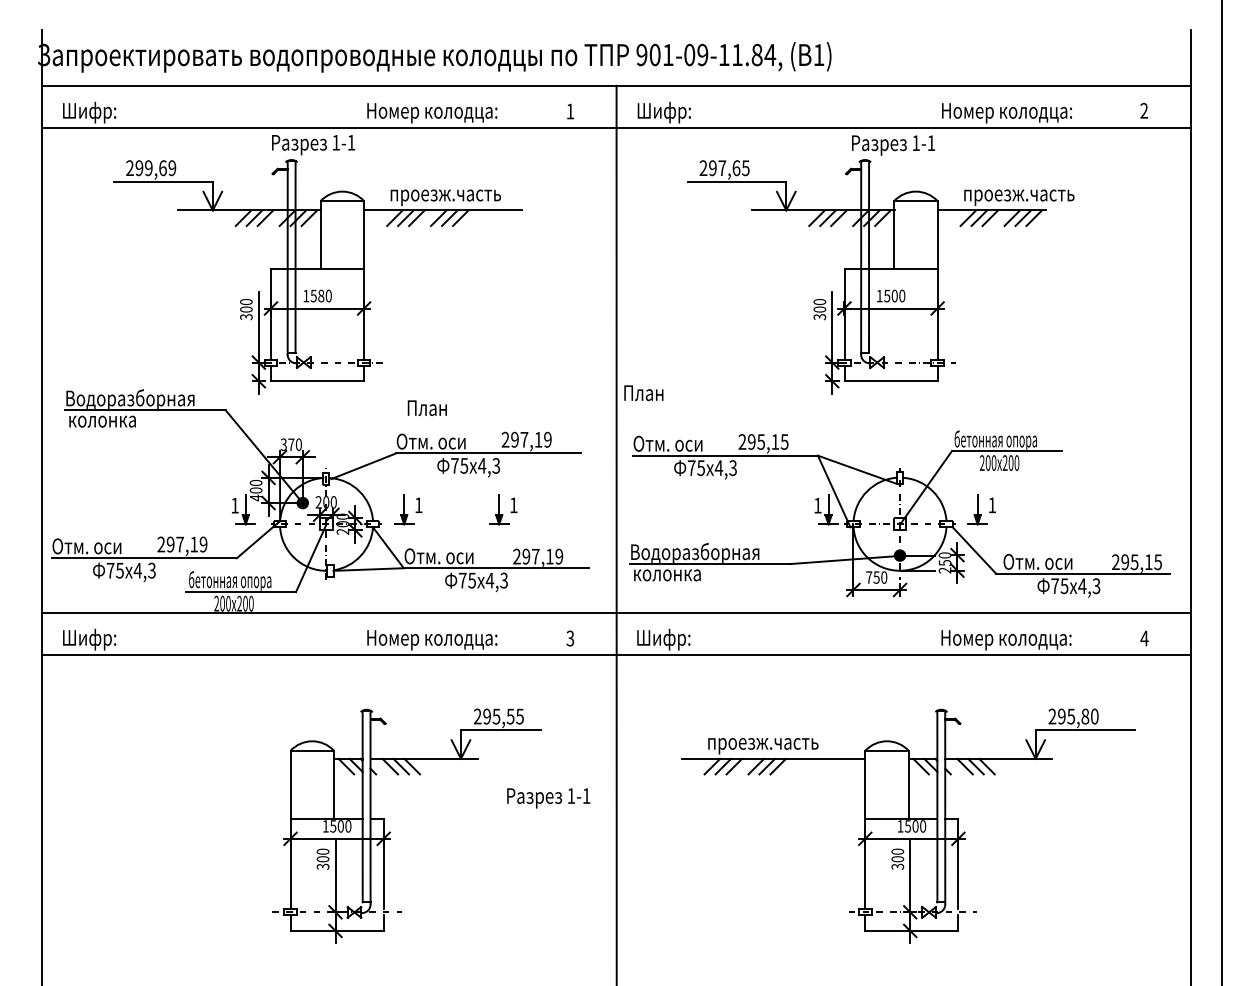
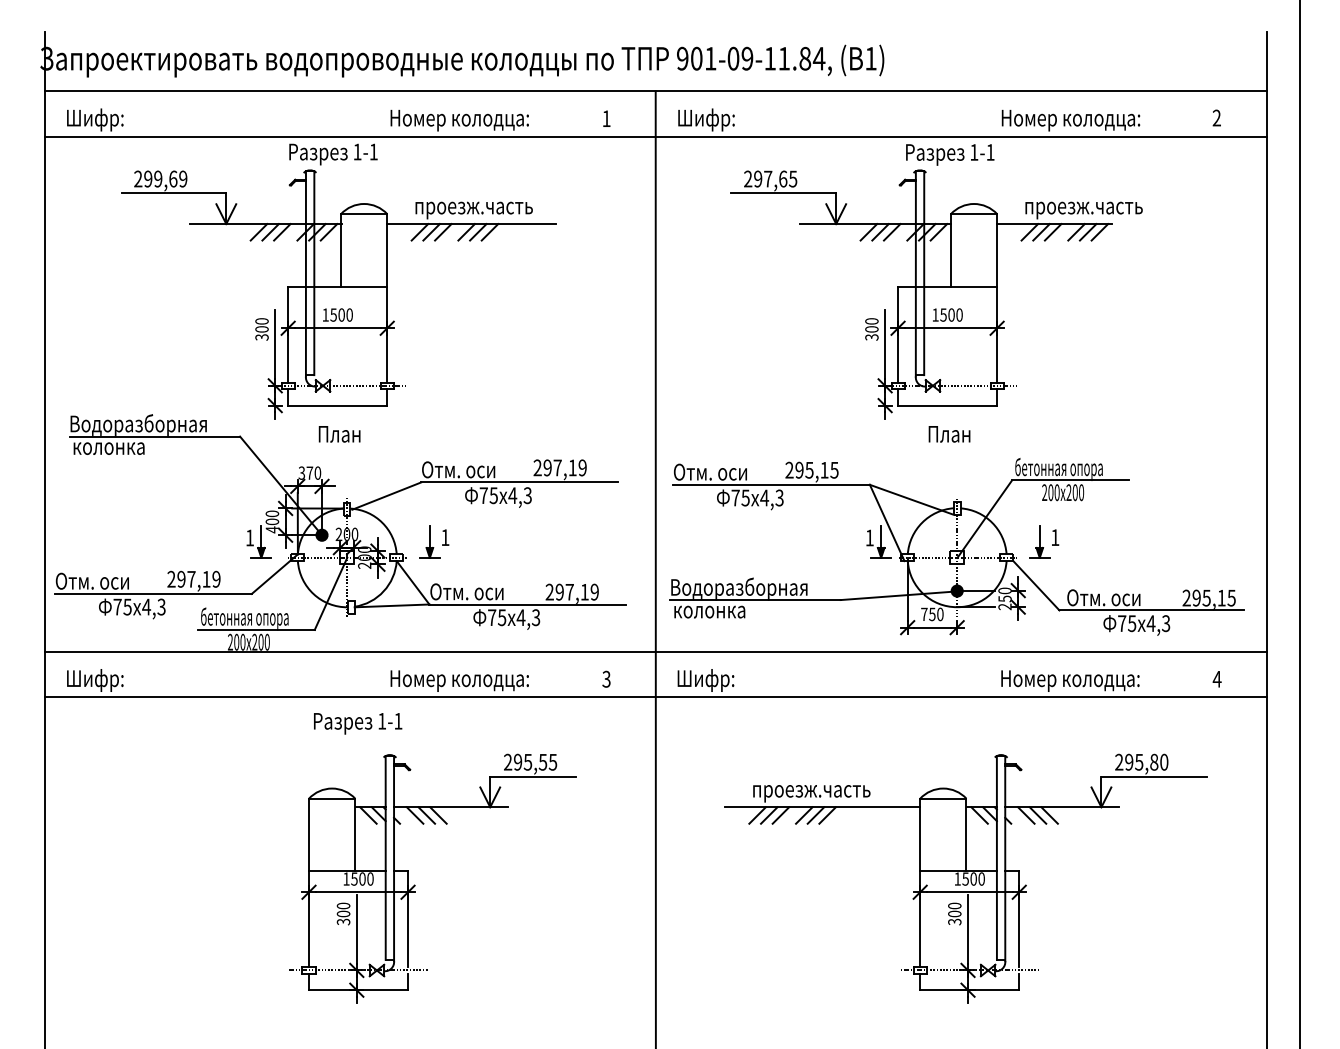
text: (321, 296) -> (341, 315), 1580 -> 1500
text: (643, 393) -> (949, 434), moved
text: (426, 408) -> (338, 434), moved
part: (503, 509) -> (535, 542), removed
text: (548, 798) -> (357, 723), moved

